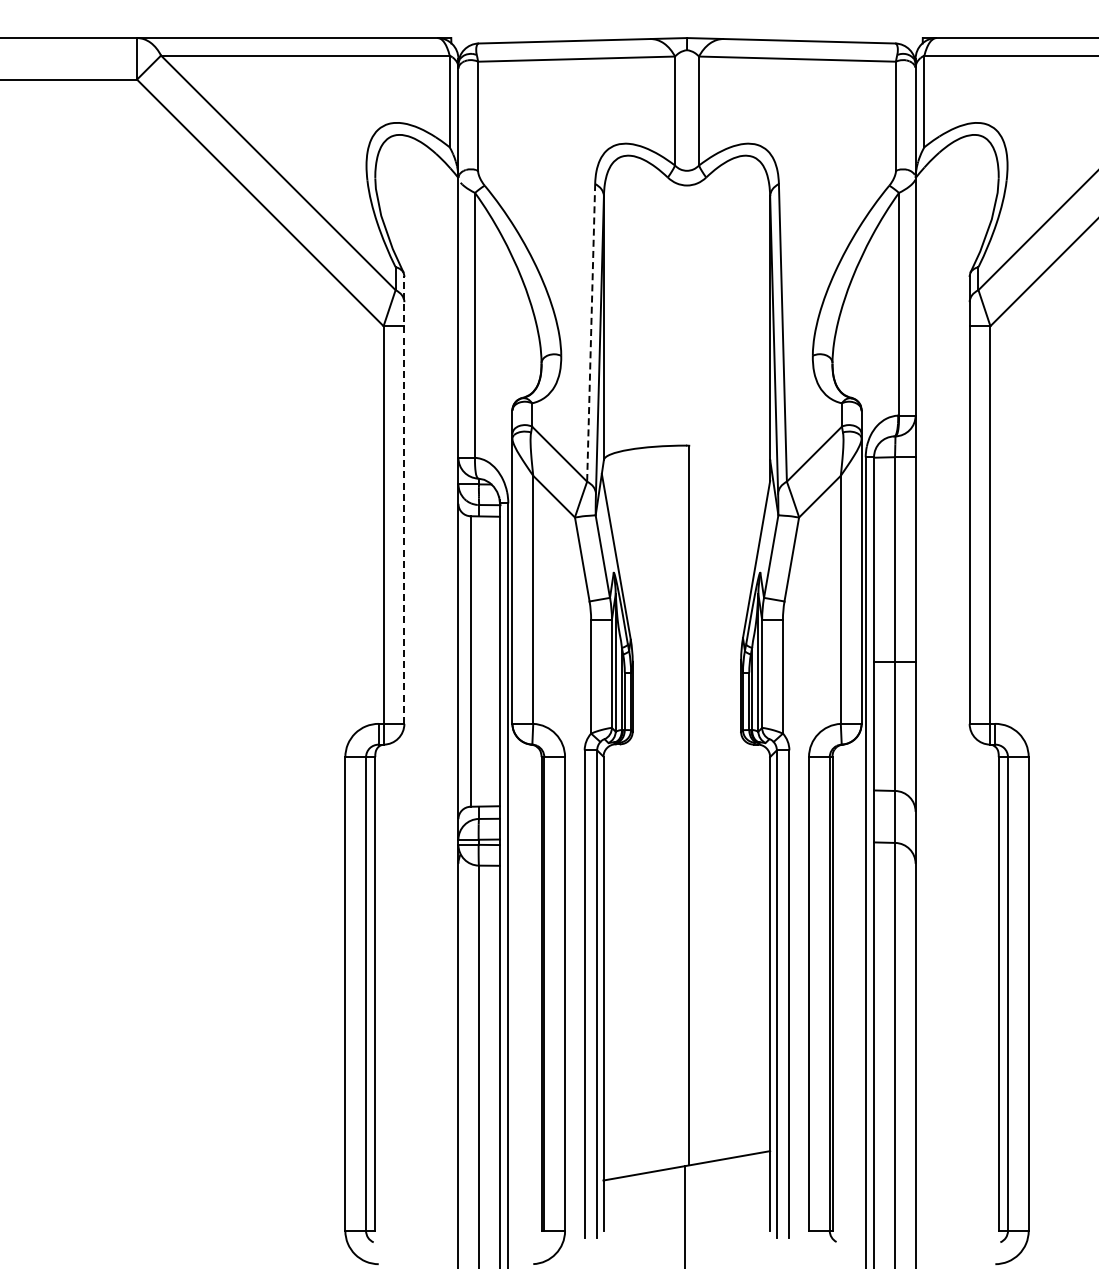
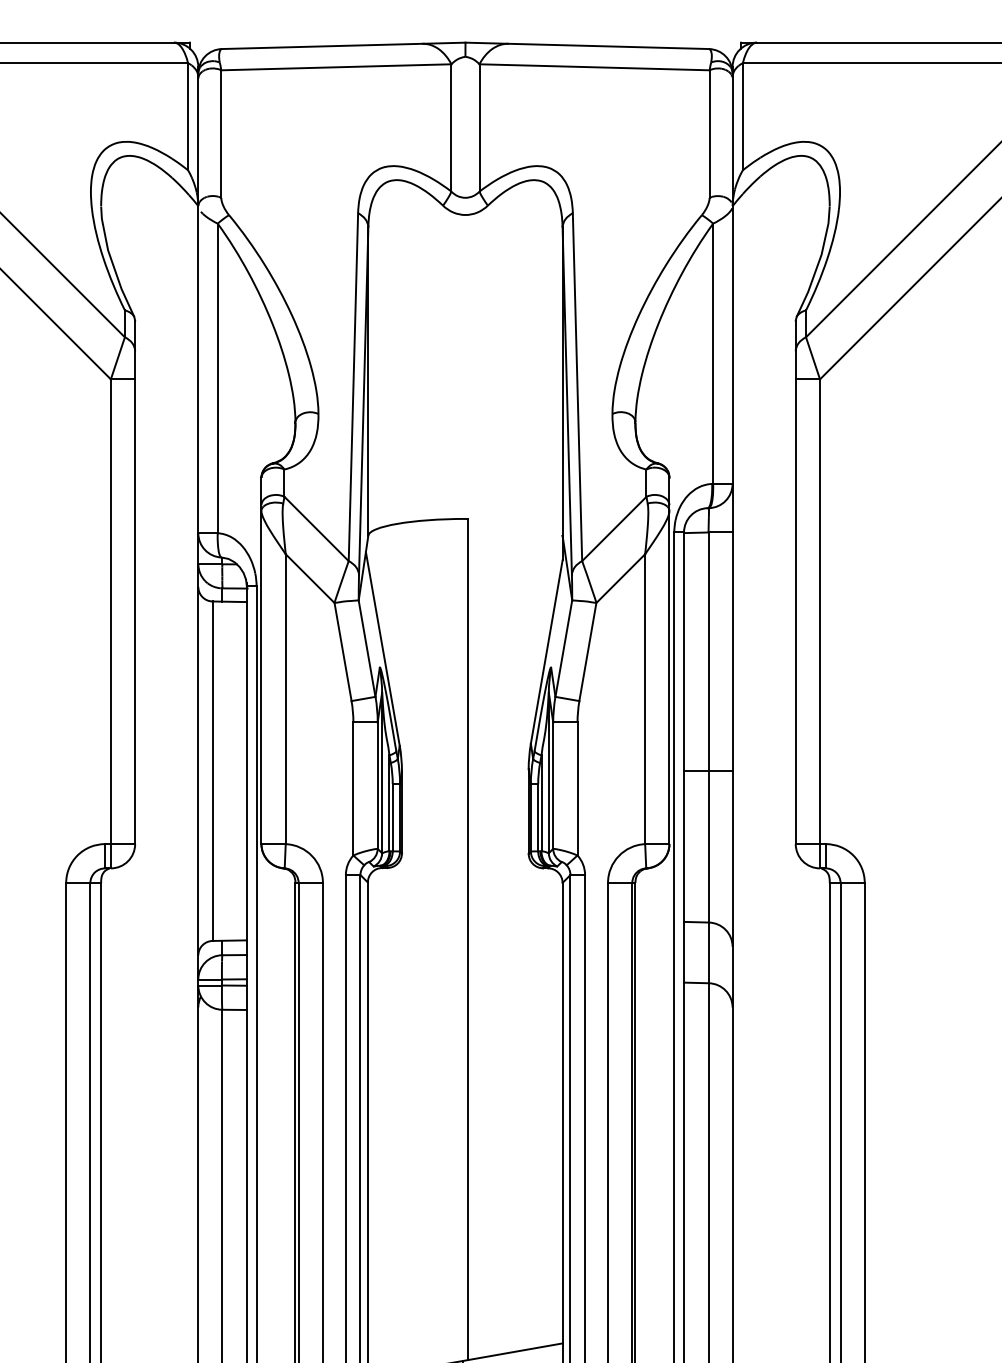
line: (591, 332) -> (353, 386), dashed -> solid
line: (404, 499) -> (135, 581), dashed -> solid

